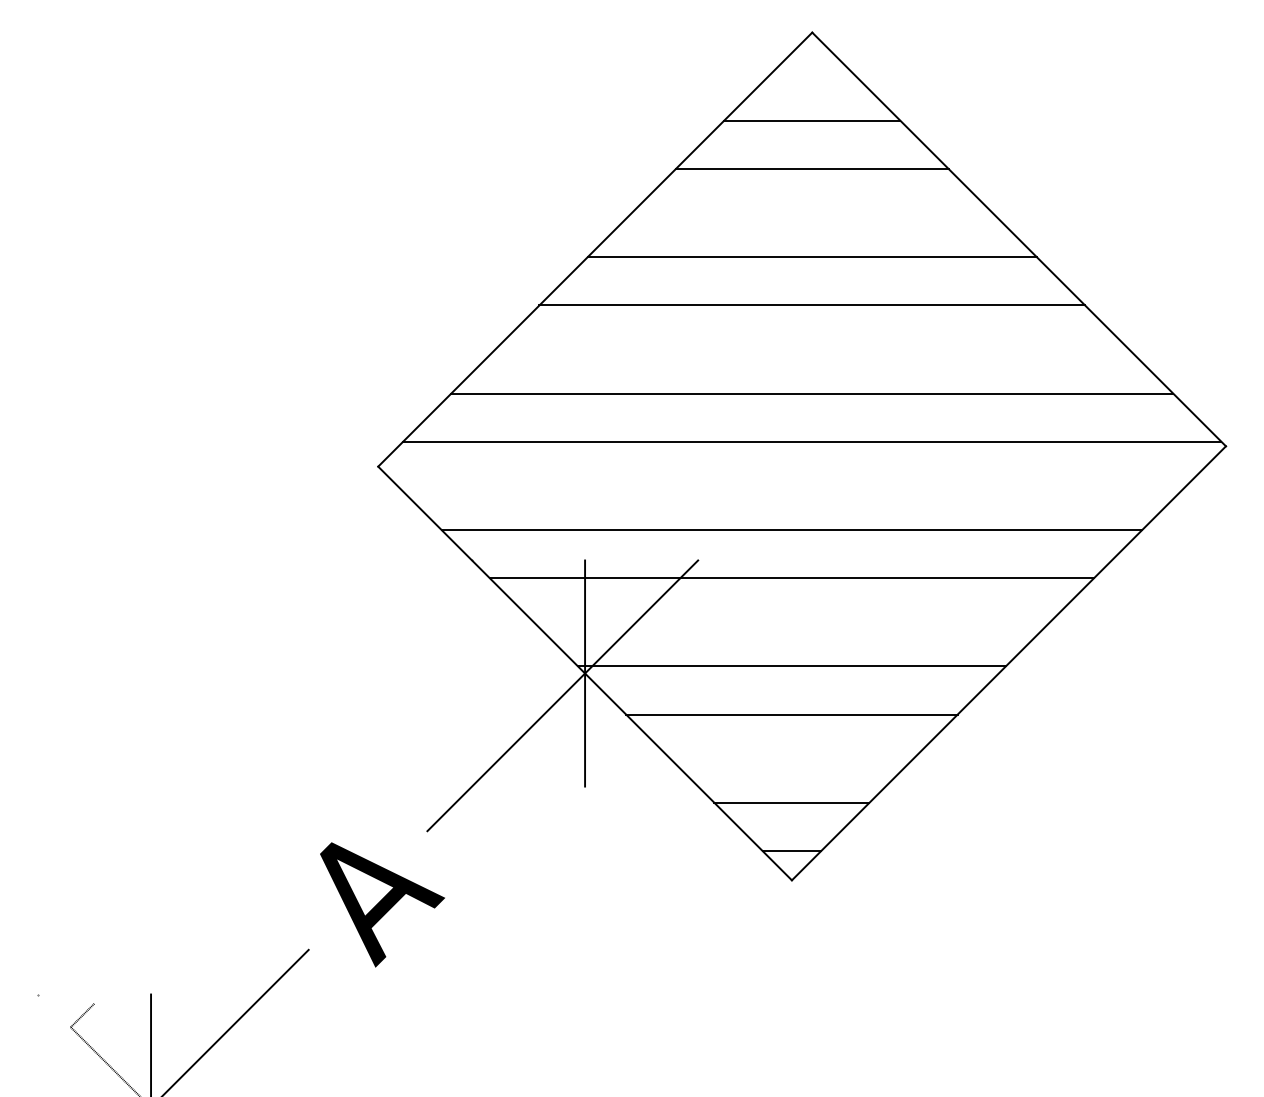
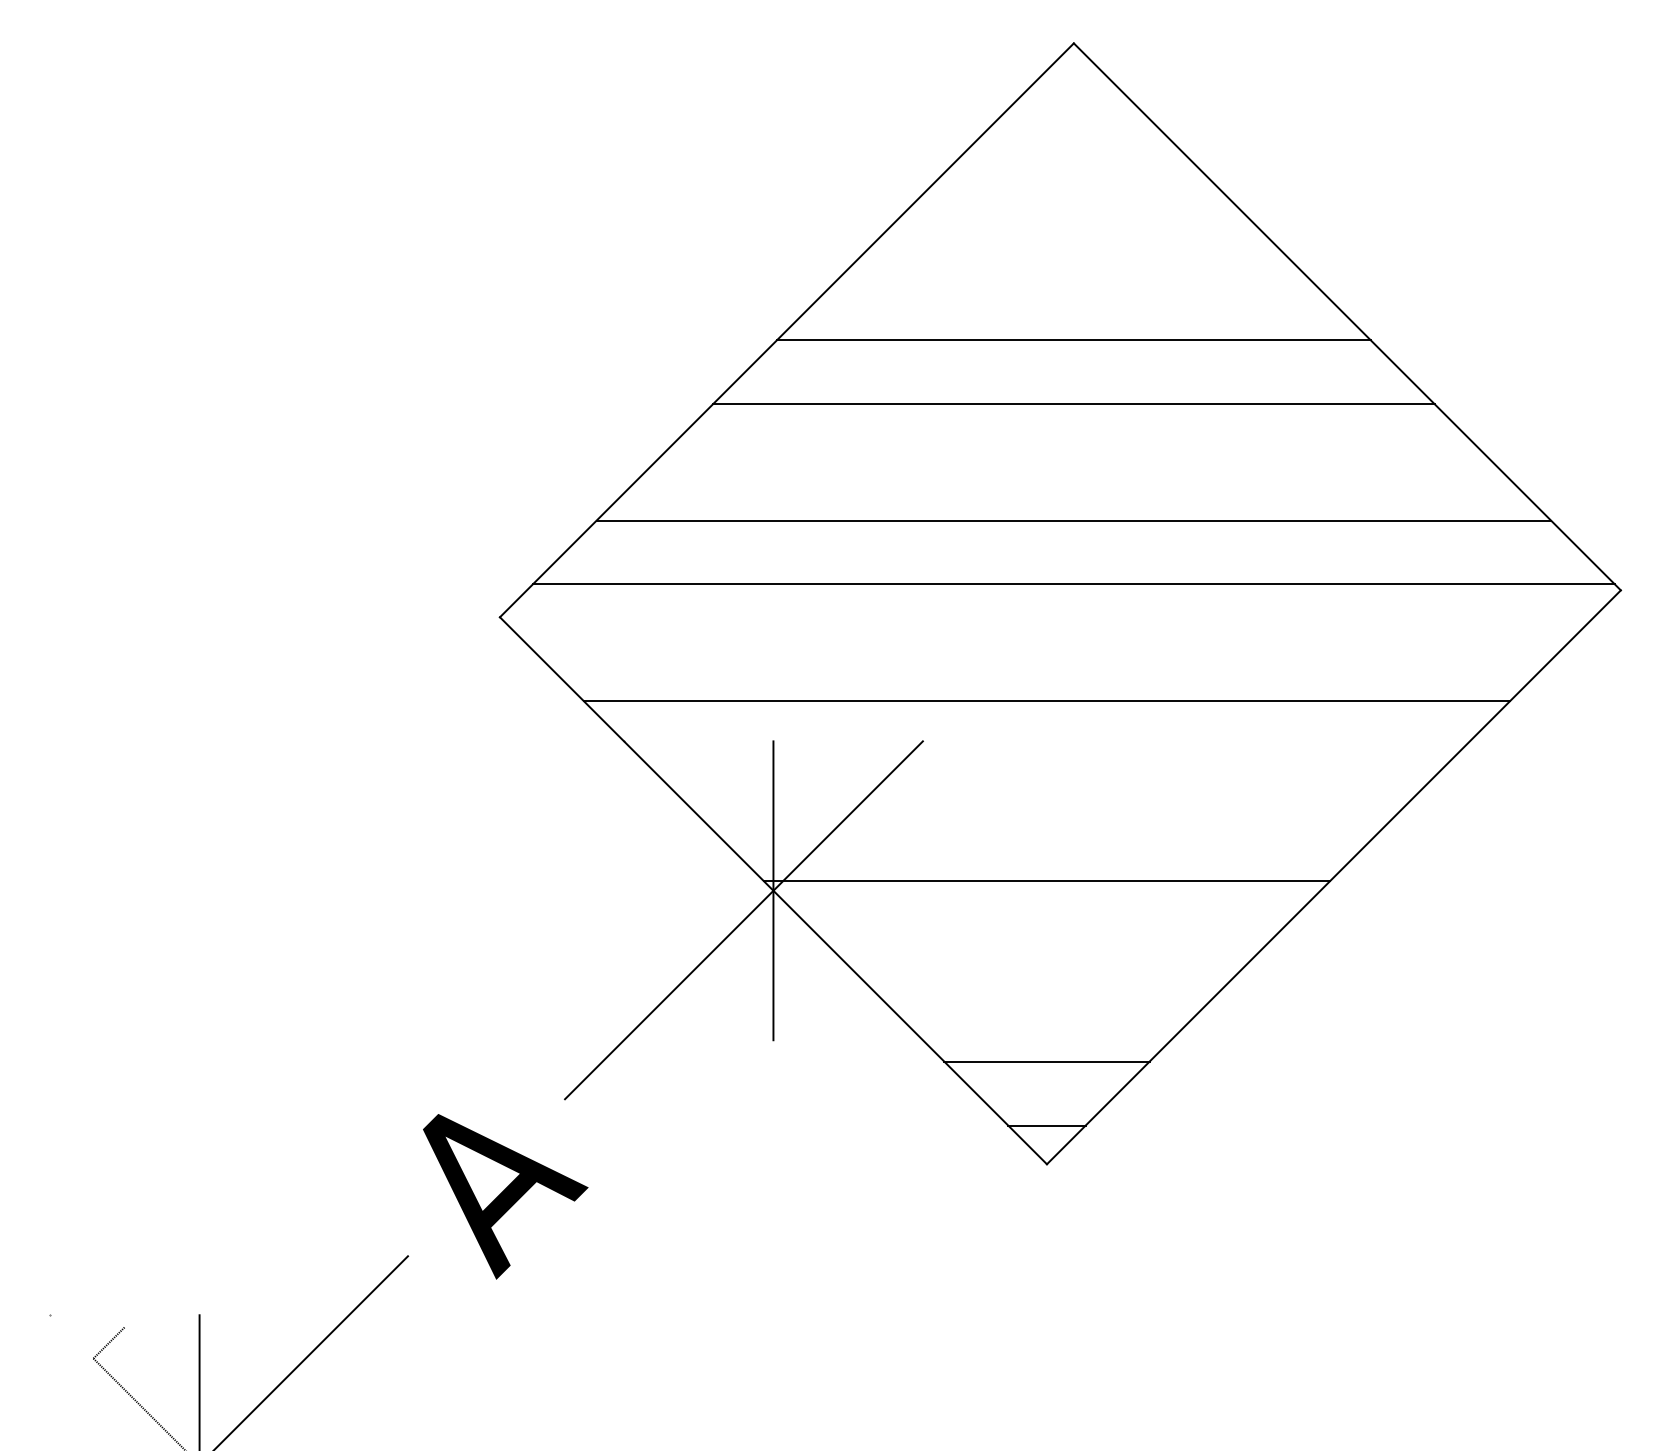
line: (811, 120) -> (1073, 159), removed
line: (811, 168) -> (1073, 223), removed
line: (791, 577) -> (1046, 764), removed
line: (791, 714) -> (1046, 945), removed

